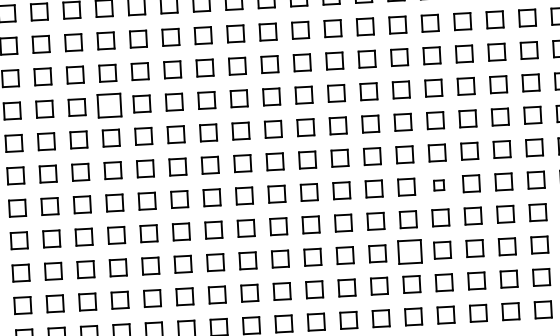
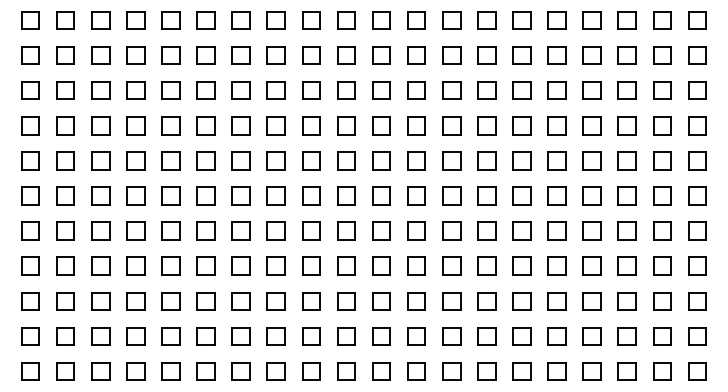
part: (109, 105) -> (135, 125), size x0.71
part: (438, 184) -> (486, 230), size x1.67
part: (409, 252) -> (451, 301), size x0.71

